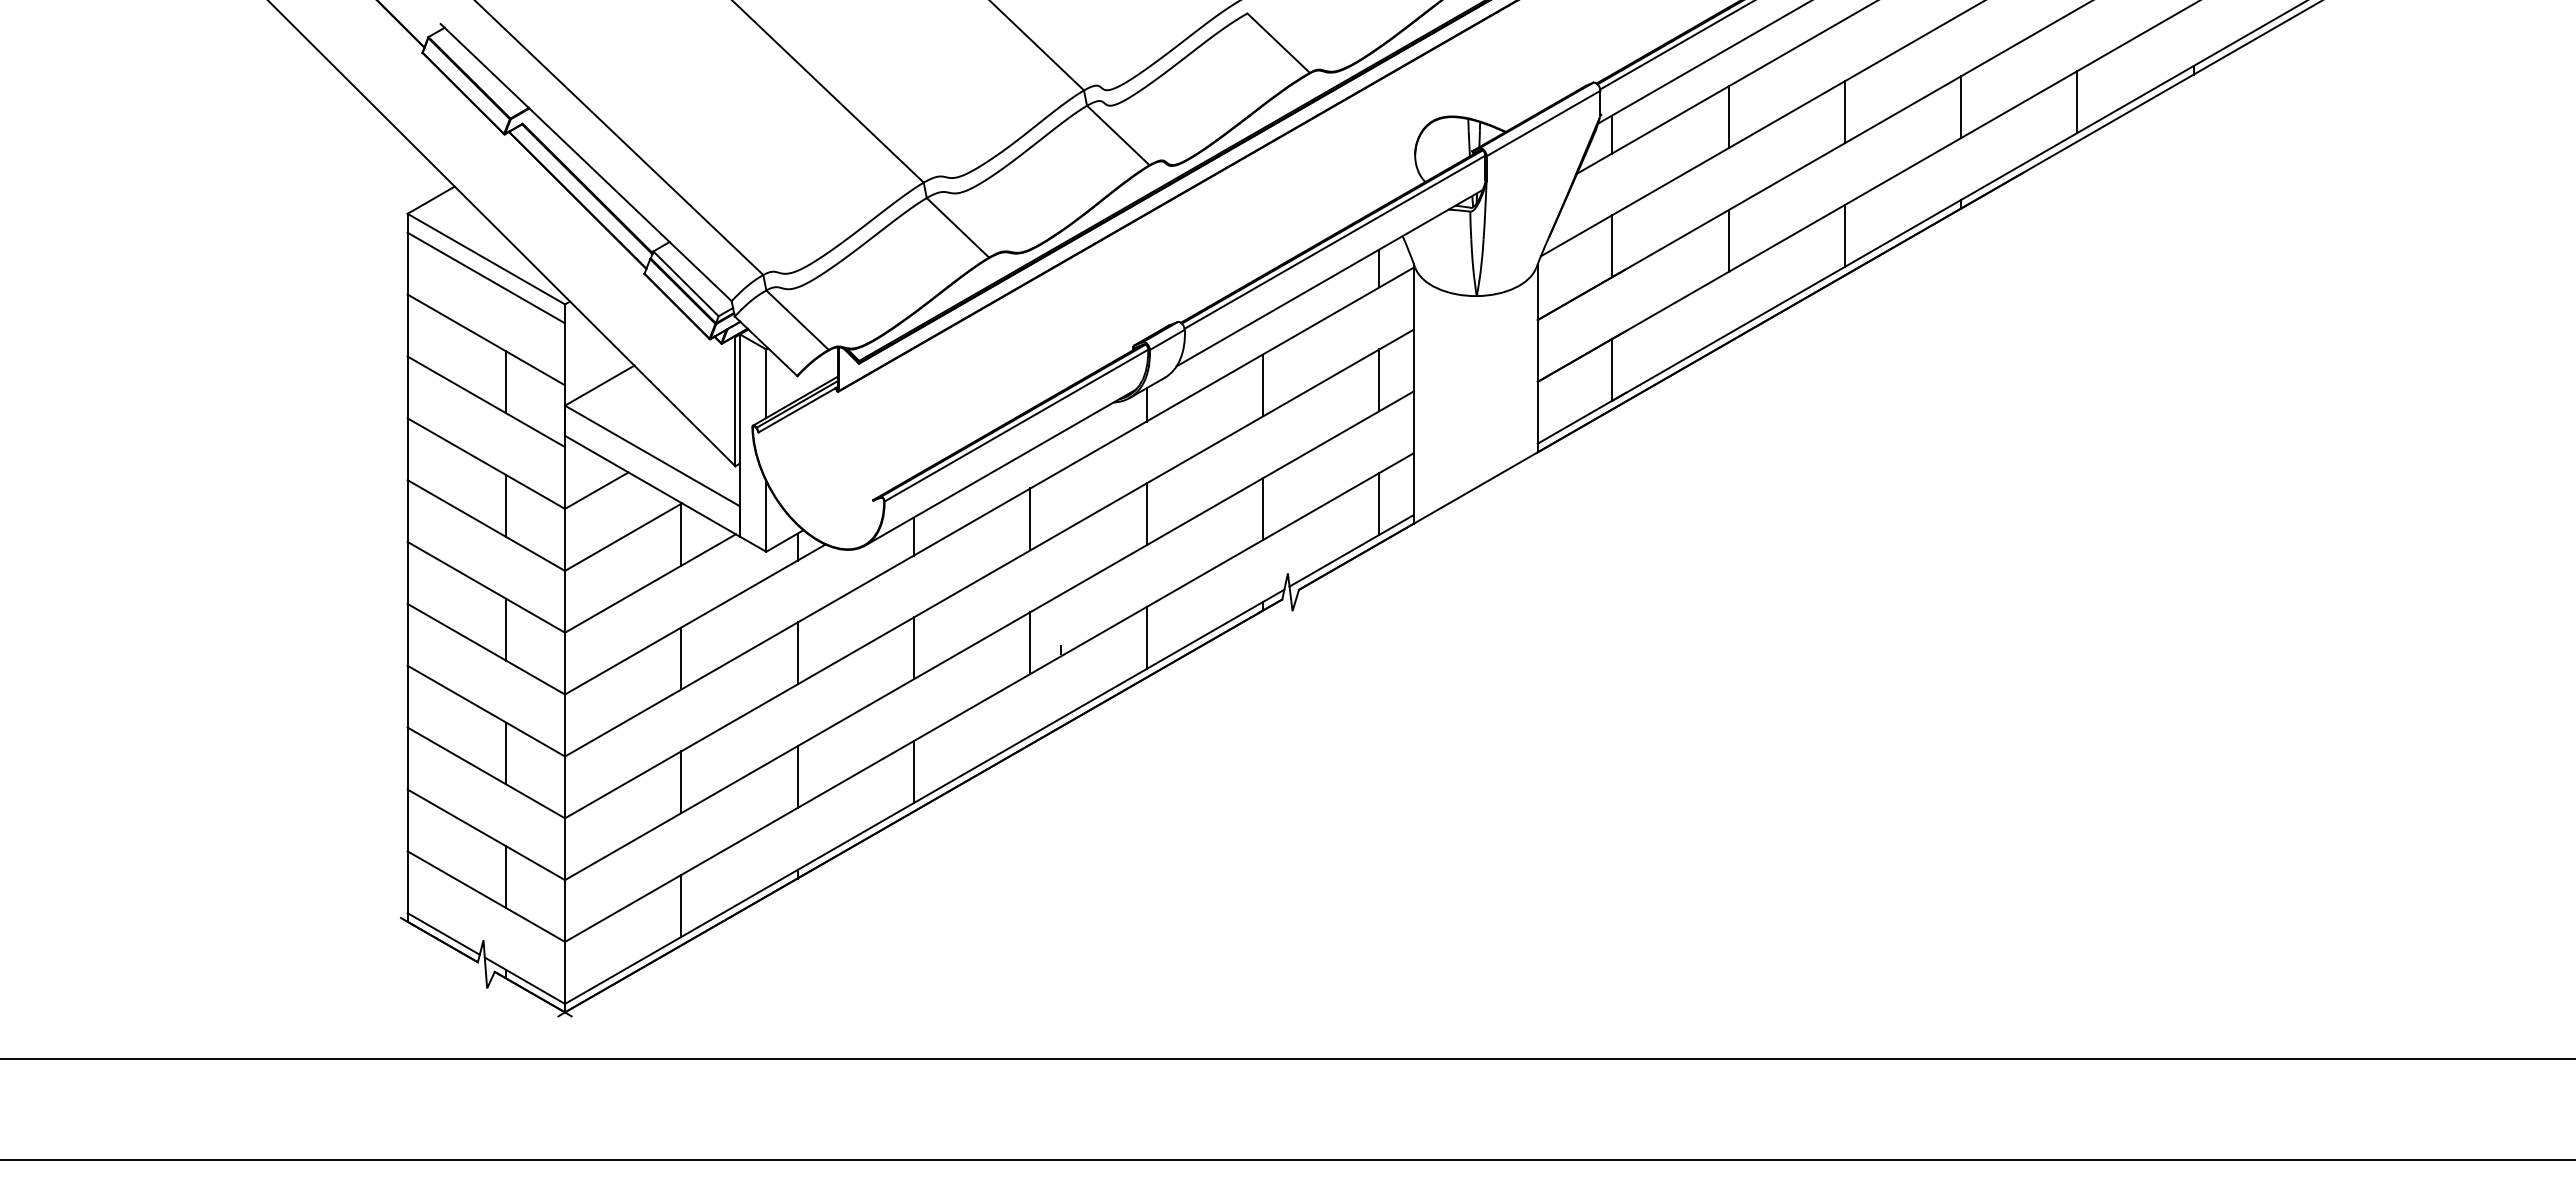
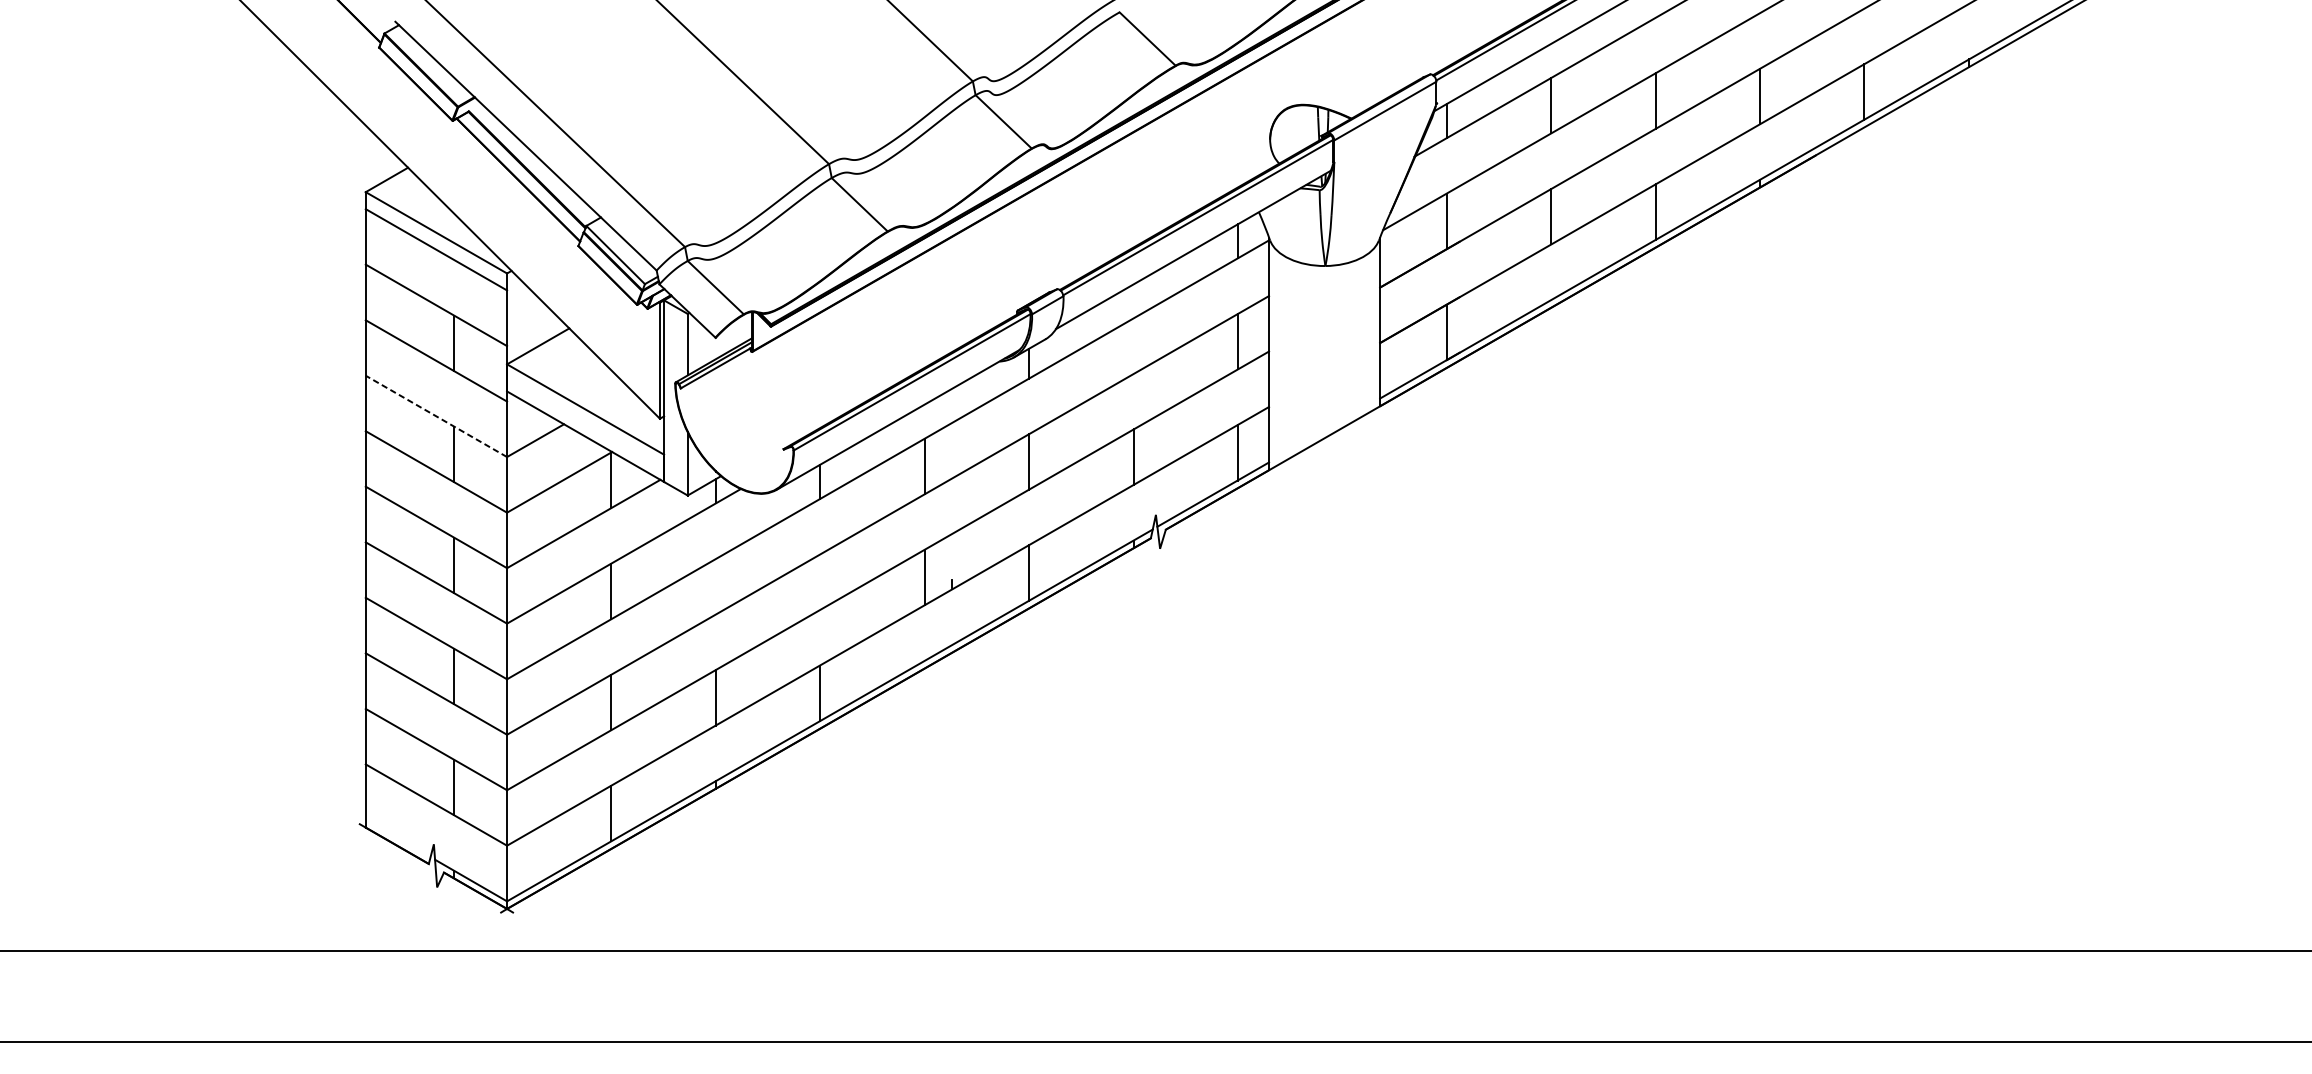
line: (1263, 385) -> (1134, 346), removed
line: (486, 463) -> (436, 416), solid -> dashed
line: (913, 648) -> (819, 582), removed
line: (797, 653) -> (715, 586), removed
line: (443, 933) -> (397, 838), removed

